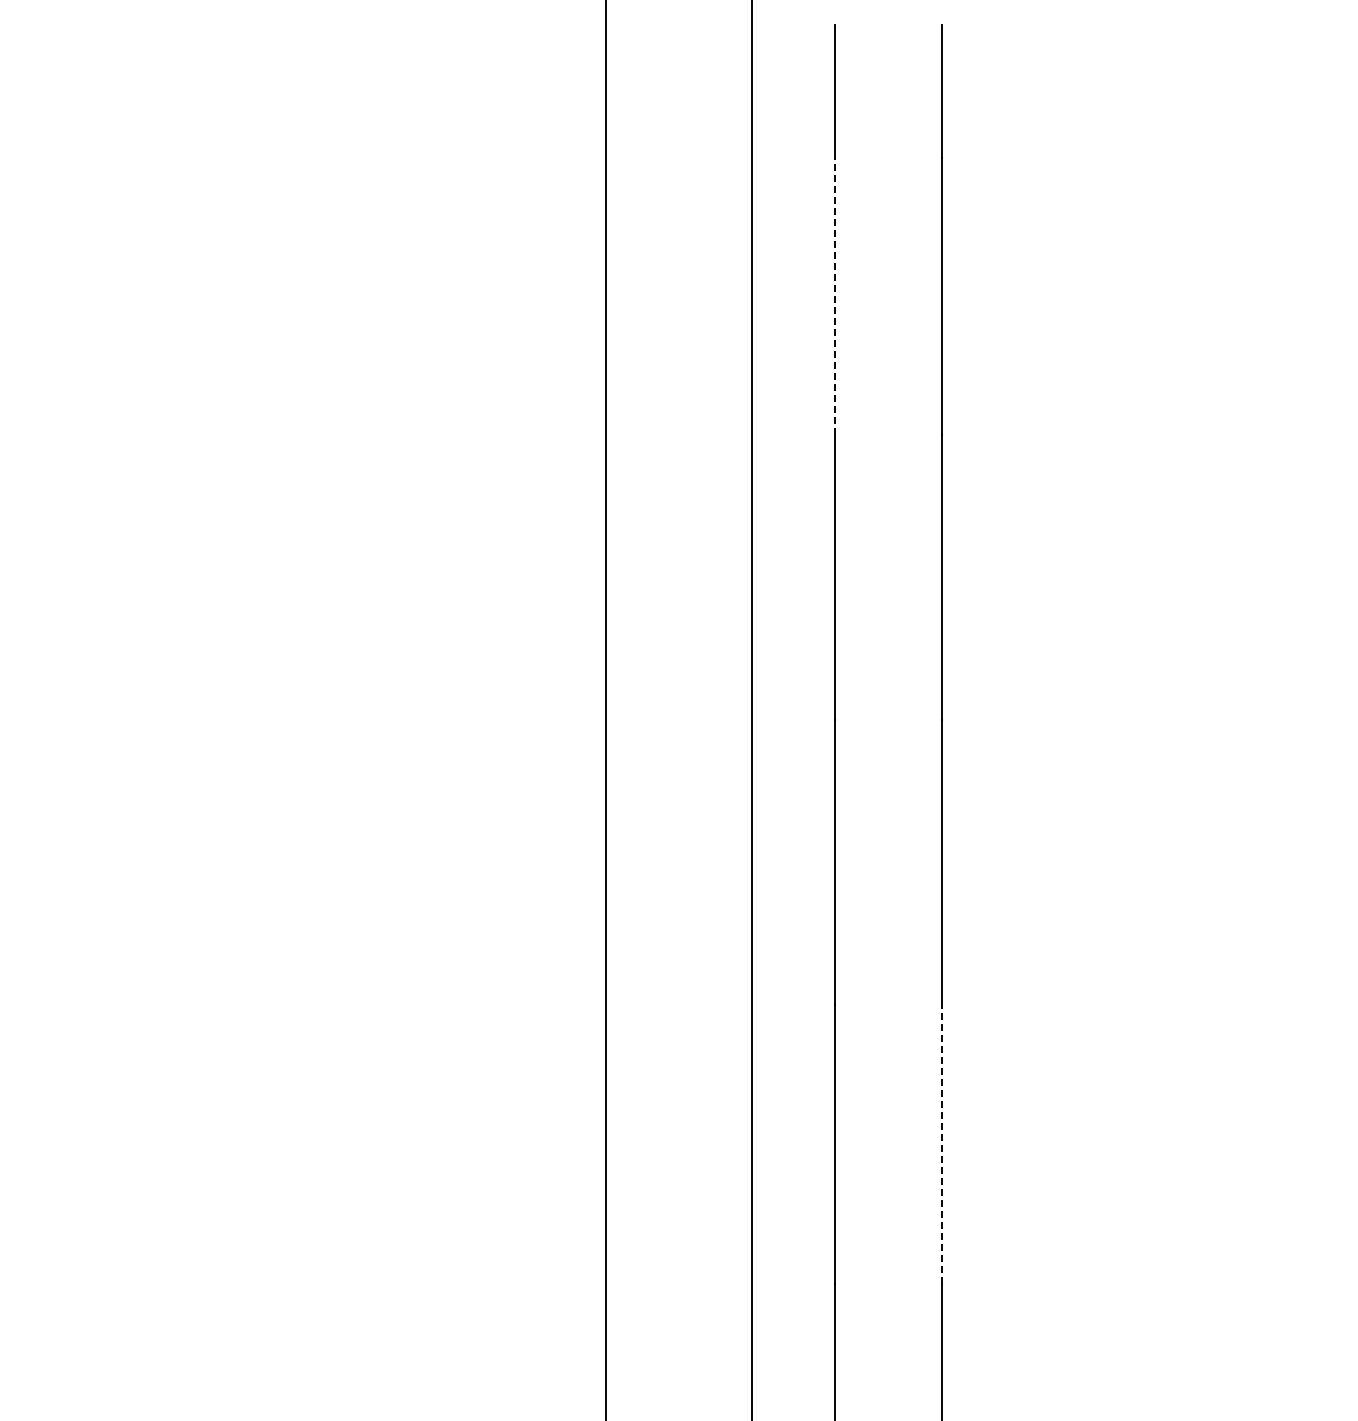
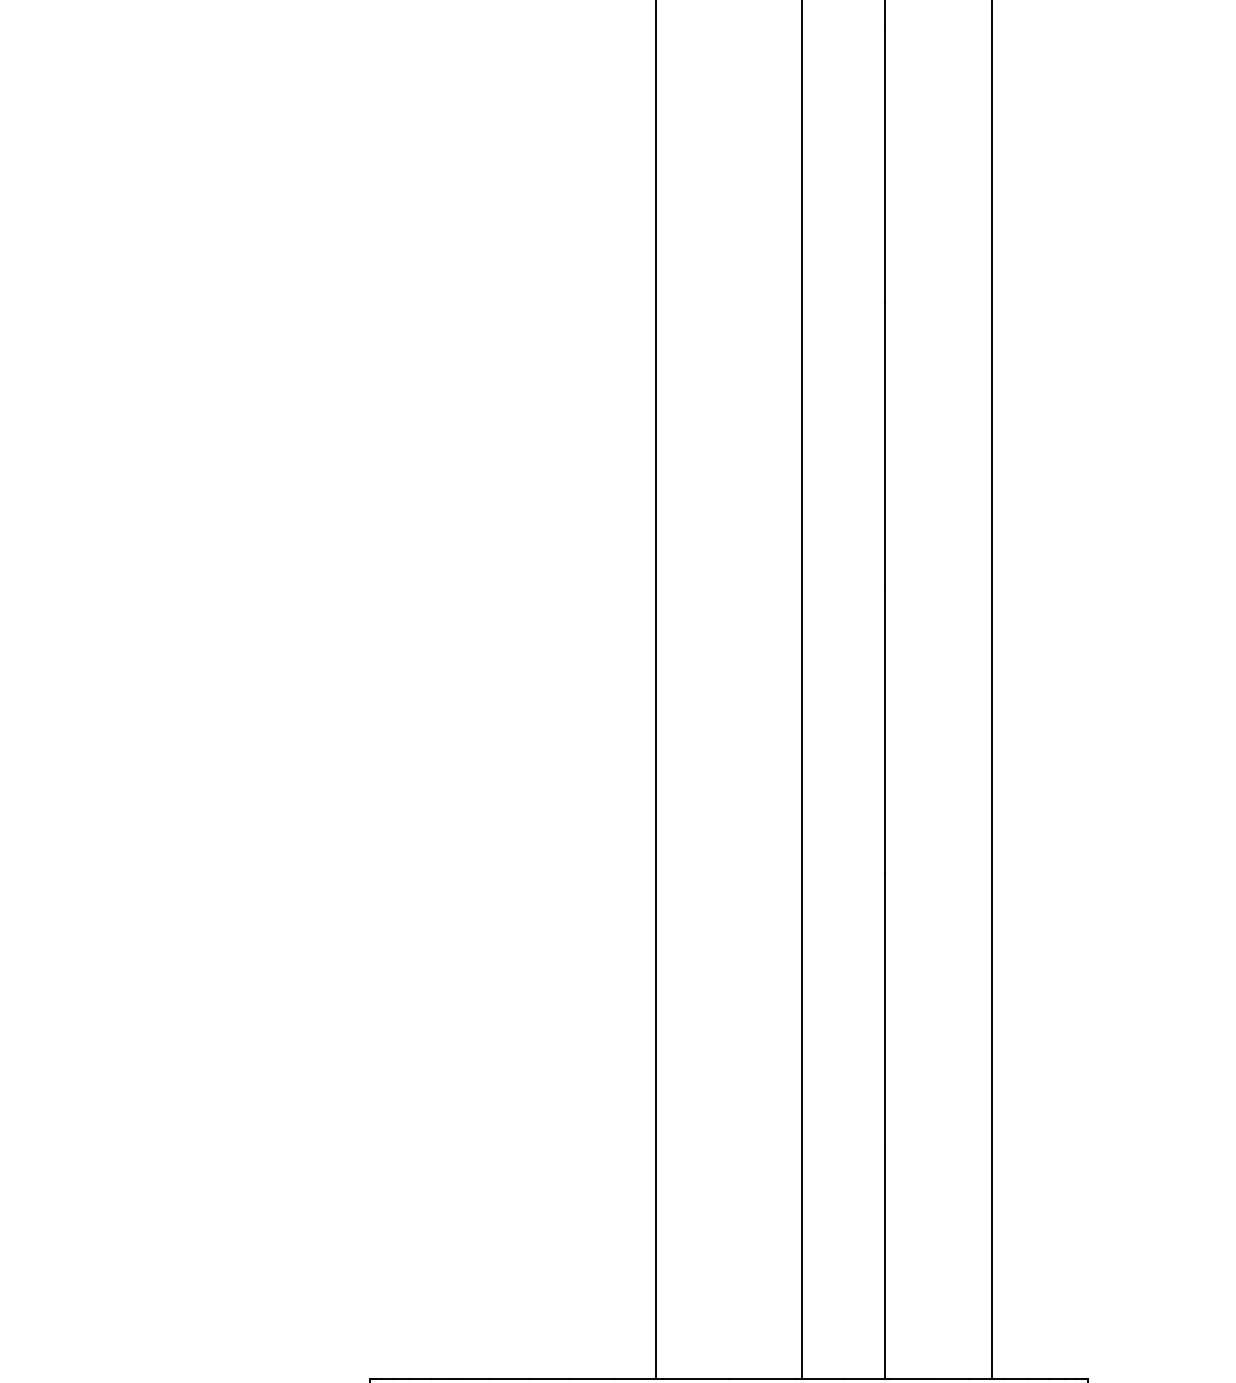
line: (835, 296) -> (885, 164), dashed -> solid
line: (941, 1144) -> (991, 1012), dashed -> solid

